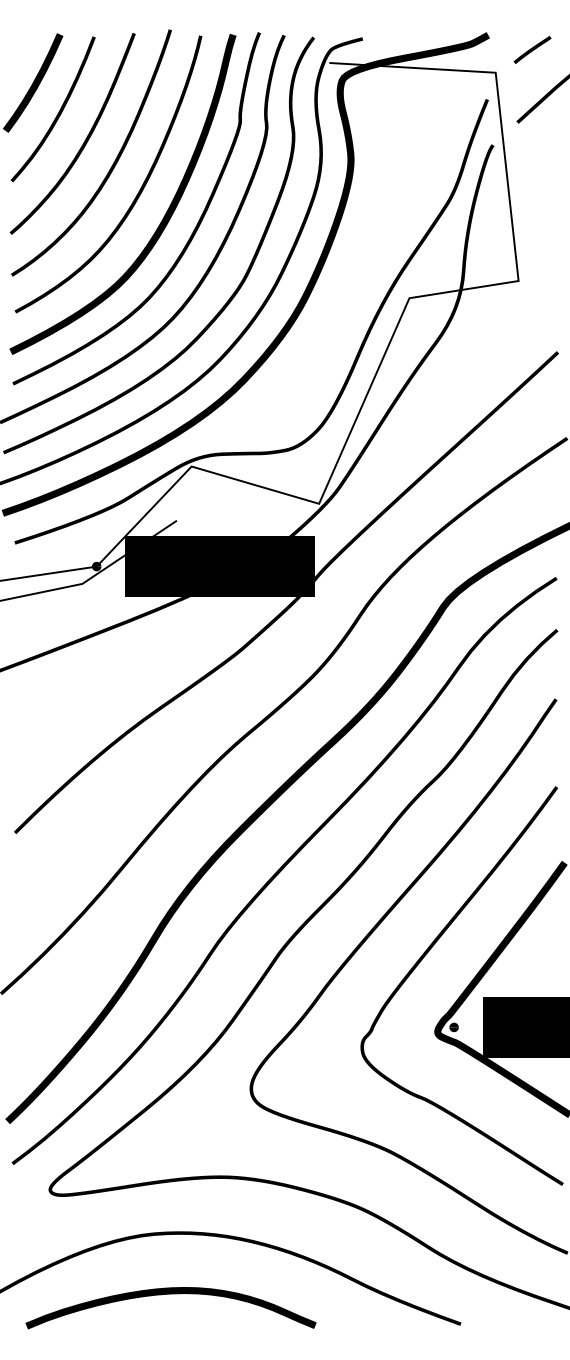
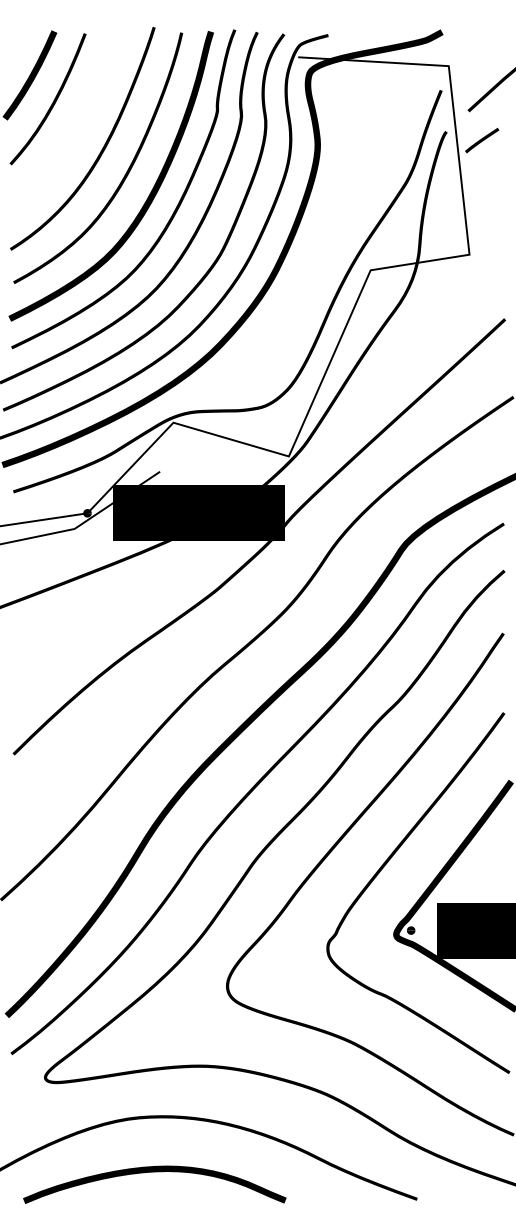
line: (532, 49) -> (482, 140), moved
curve: (84, 140) -> (76, 127), removed

